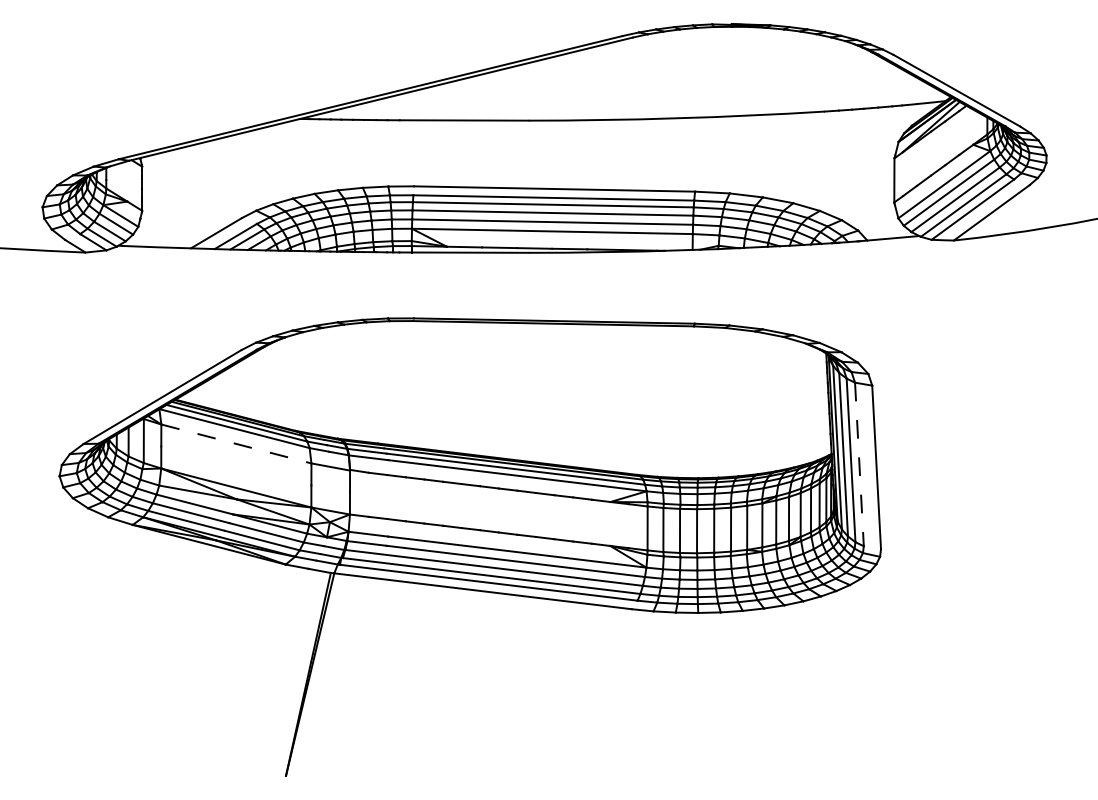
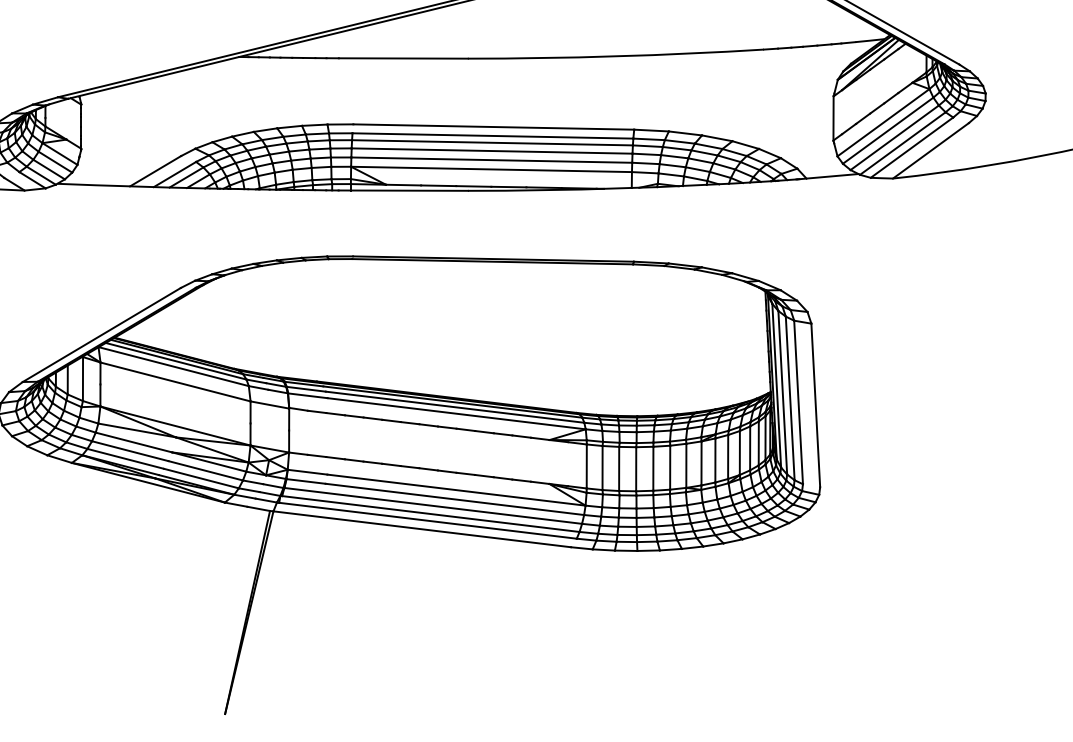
line: (236, 443) -> (175, 381), dashed -> solid
line: (859, 464) -> (798, 402), dashed -> solid

